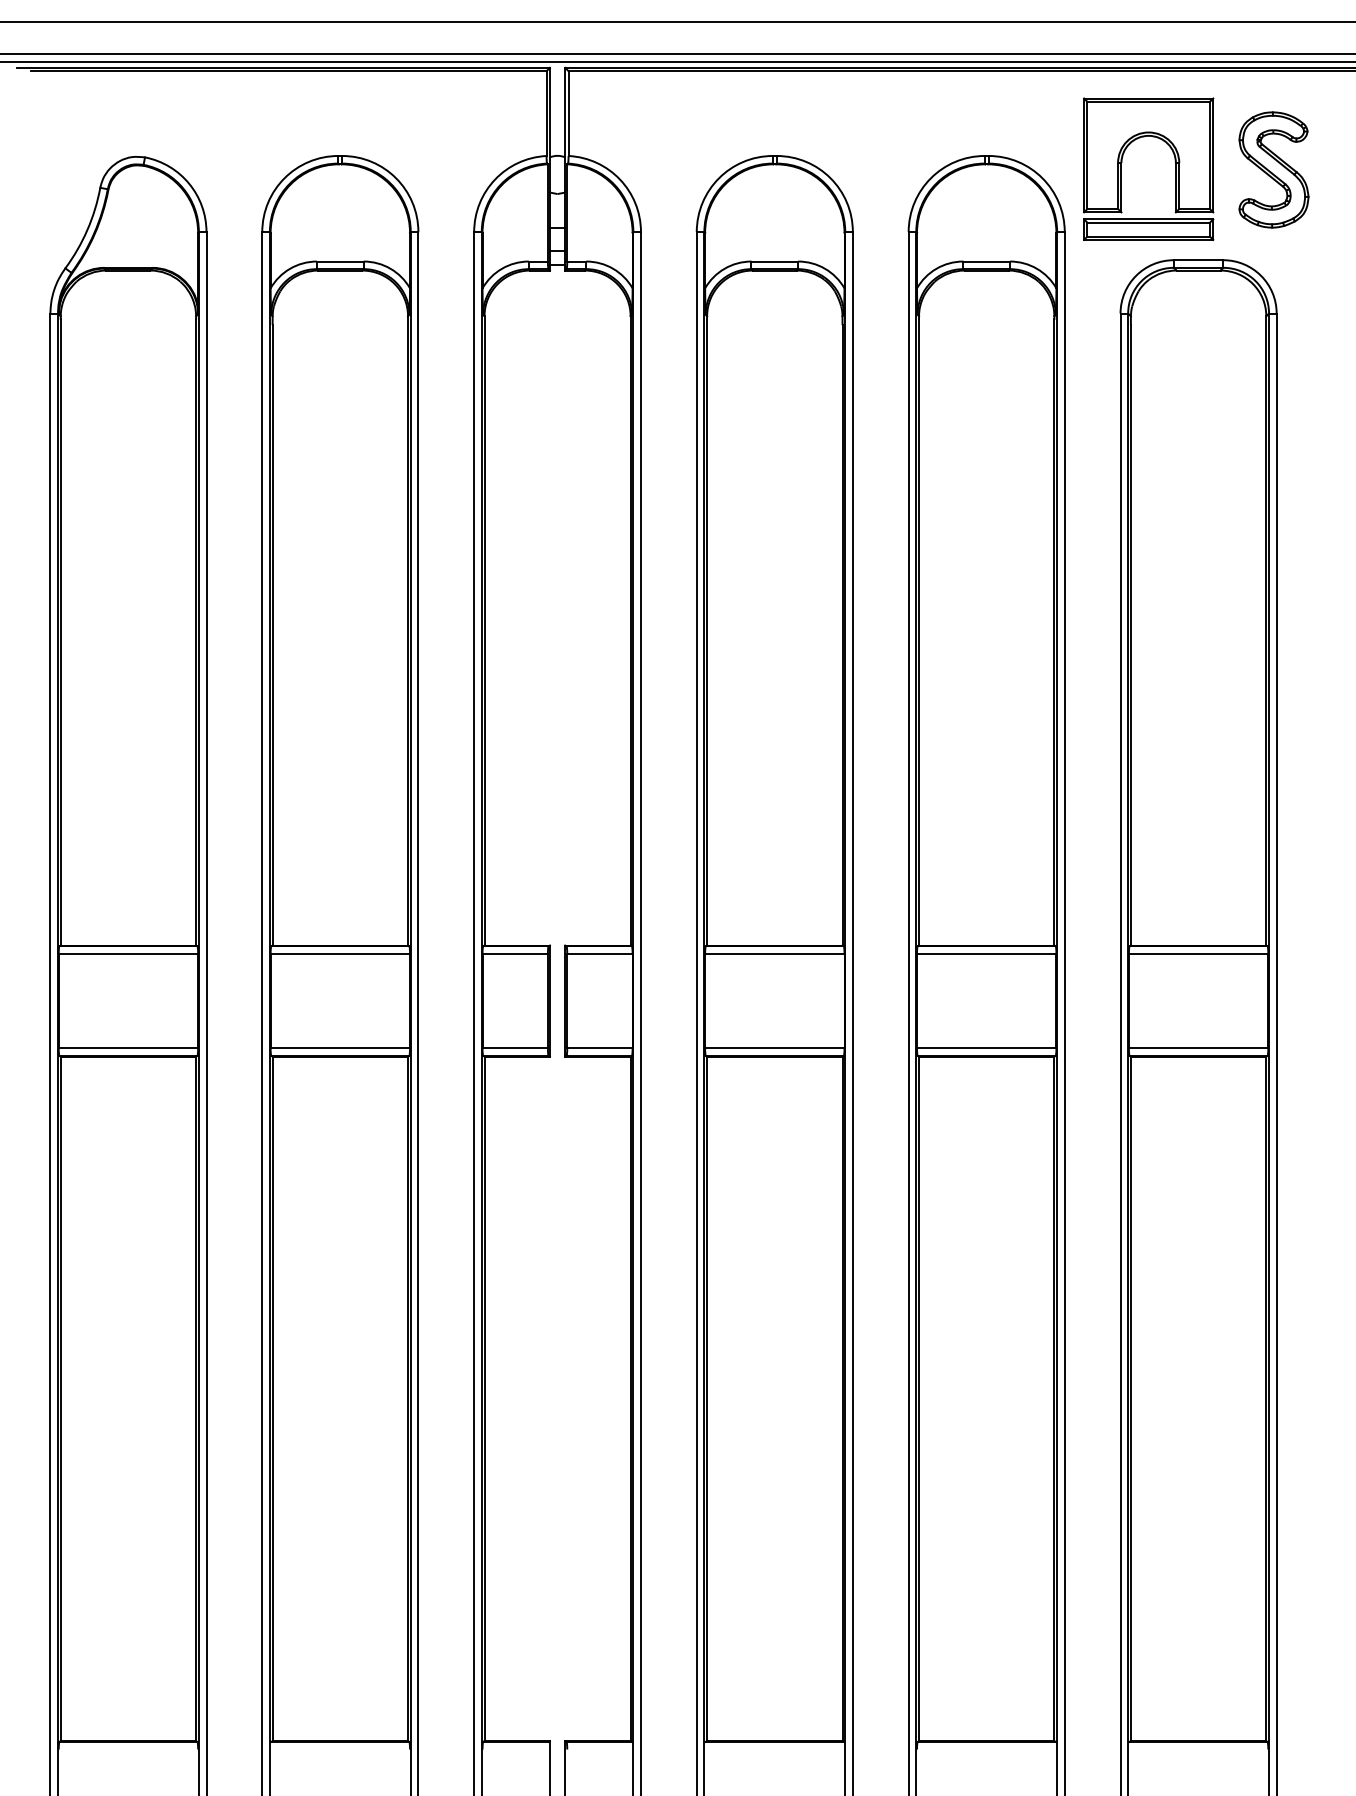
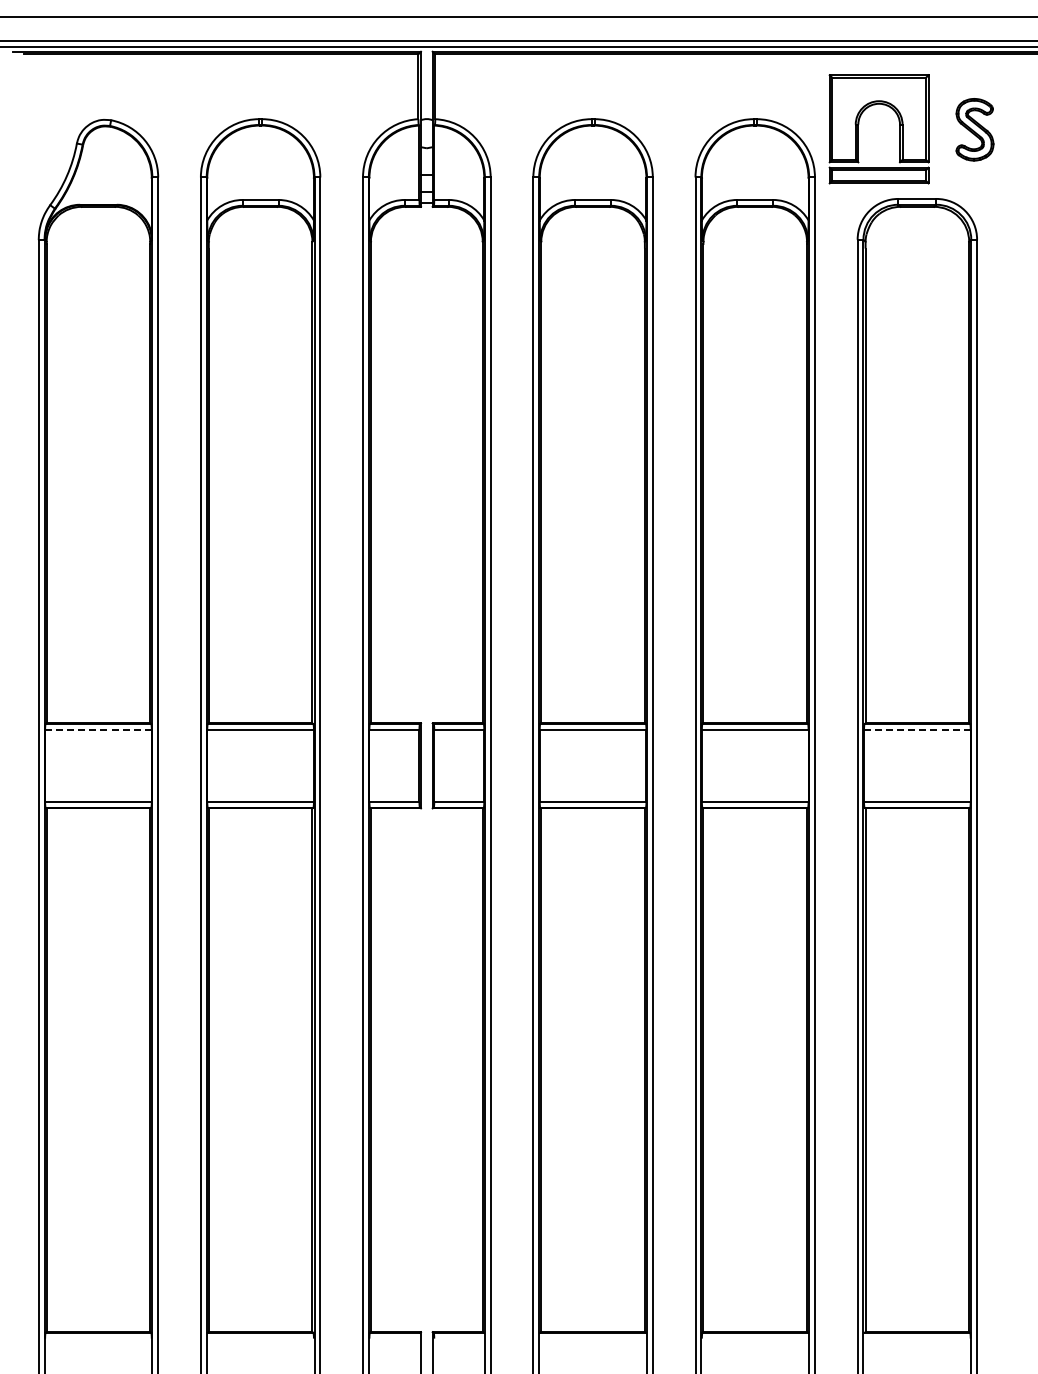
part: (1273, 169) -> (974, 129), size x0.7
line: (127, 953) -> (97, 729), solid -> dashed
line: (1197, 953) -> (916, 729), solid -> dashed

